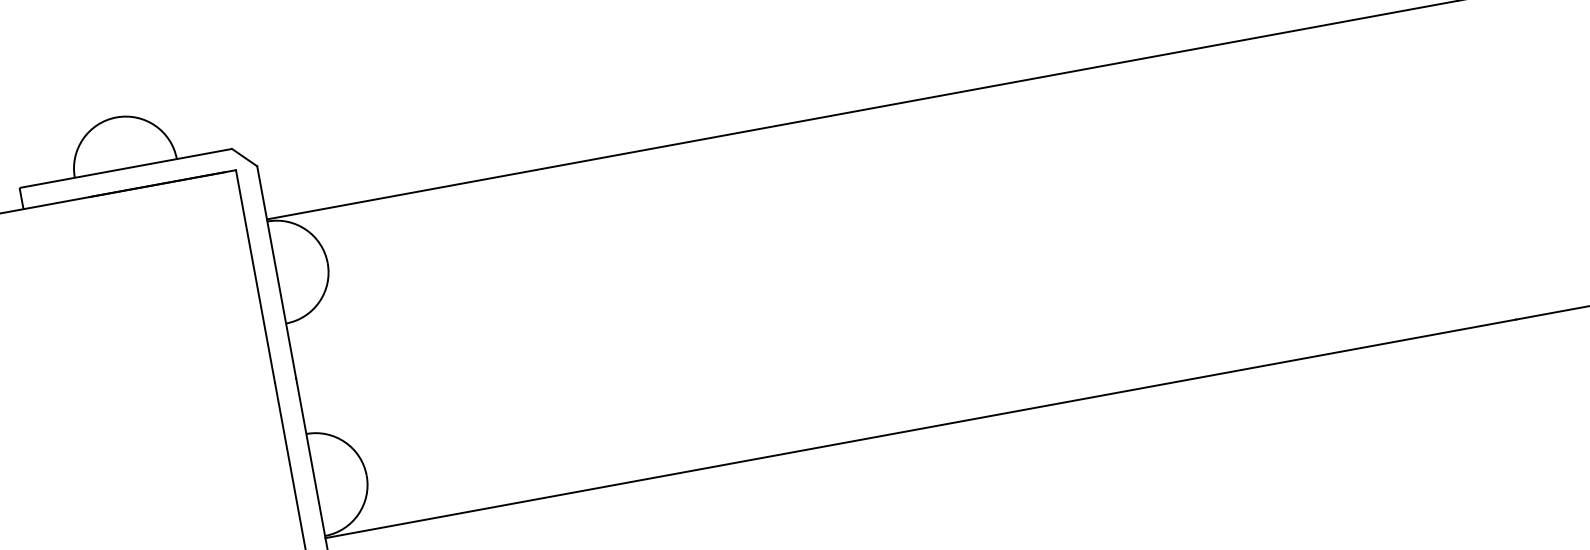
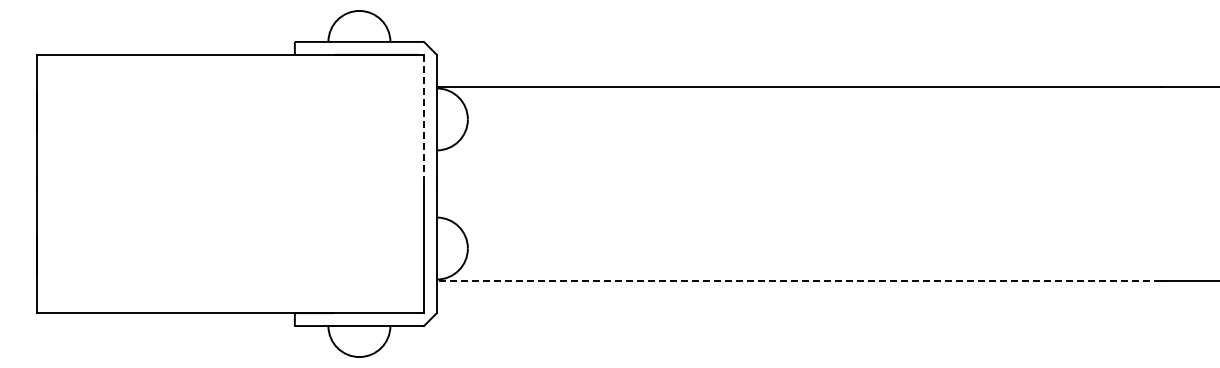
line: (254, 276) -> (423, 119), solid -> dashed
line: (920, 428) -> (798, 280), solid -> dashed

